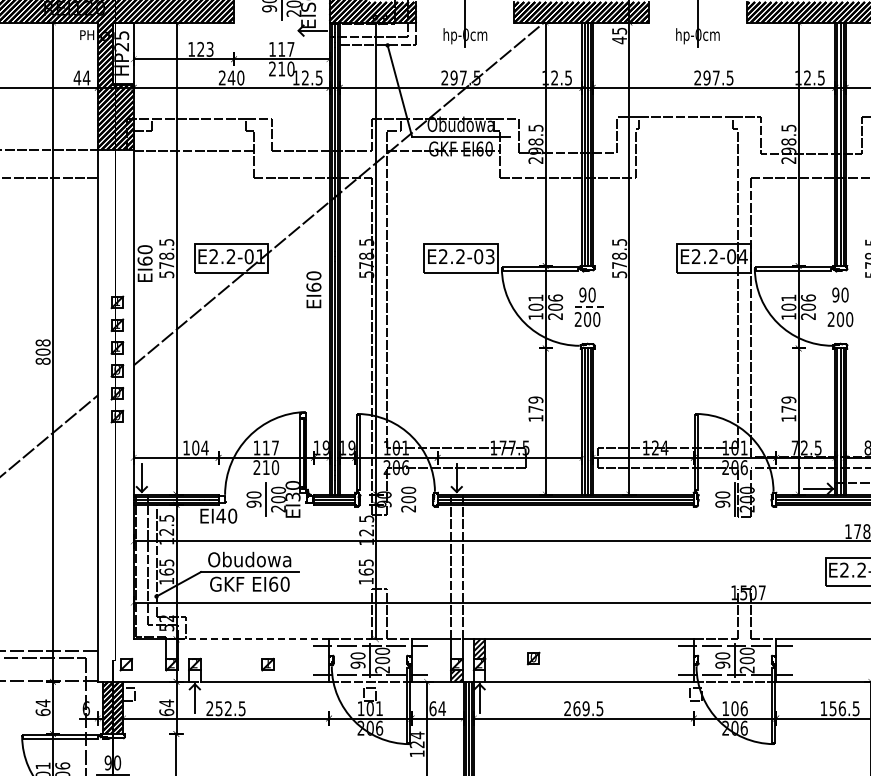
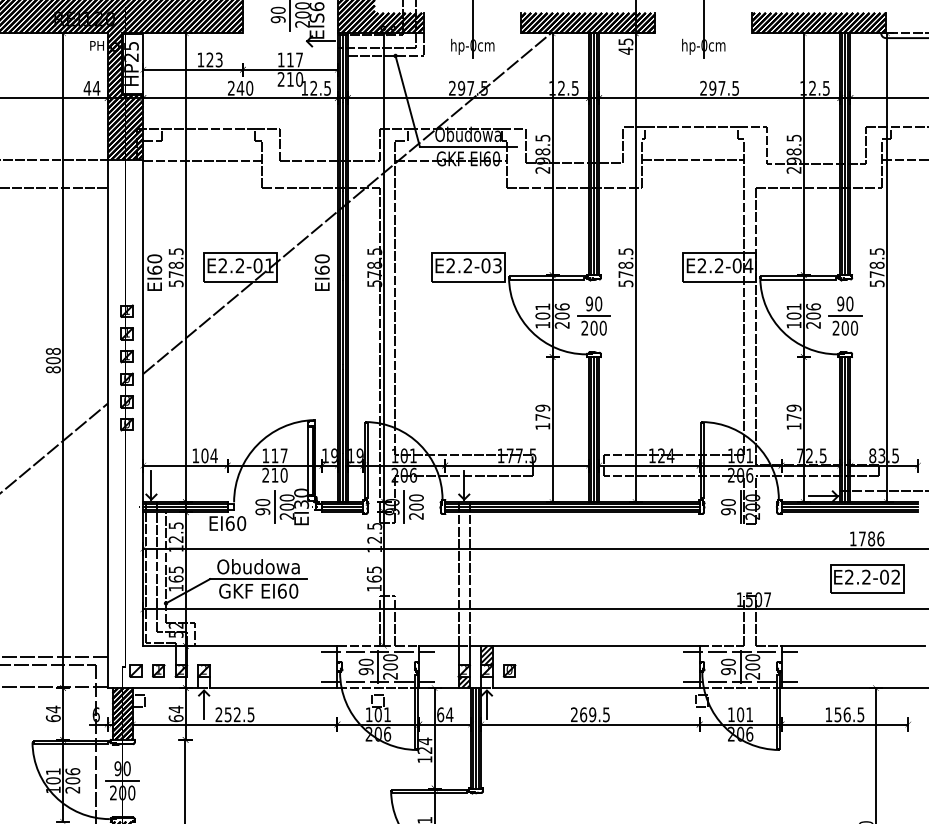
line: (686, 149) -> (692, 159), added
text: (313, 289) -> (321, 272), moved
line: (586, 307) -> (593, 316), dashed -> solid
line: (840, 307) -> (845, 316), added
line: (396, 498) -> (404, 506), added
text: (220, 516) -> (229, 523), EI40 -> EI60
line: (252, 638) -> (261, 645), dashed -> solid
part: (533, 658) -> (509, 670), moved
part: (267, 664) -> (158, 670), moved
text: (743, 708) -> (749, 714), 106 -> 101

